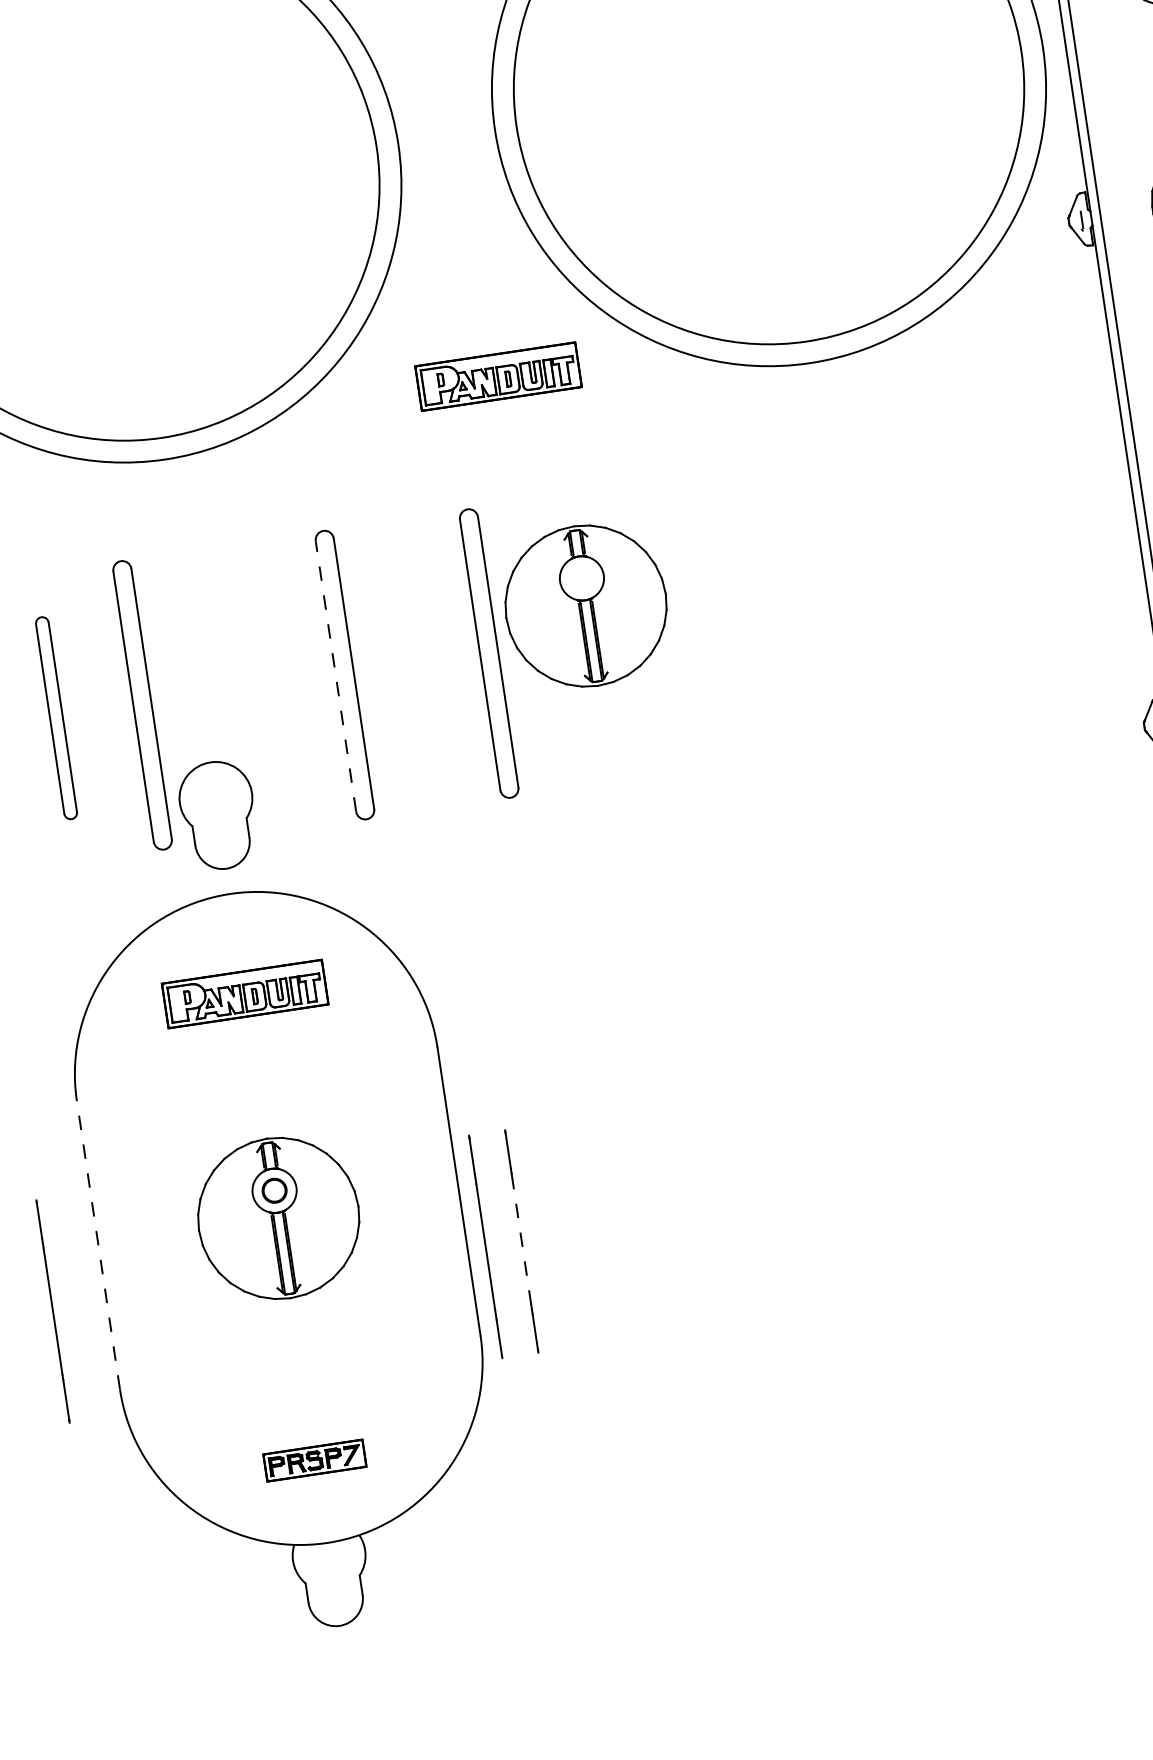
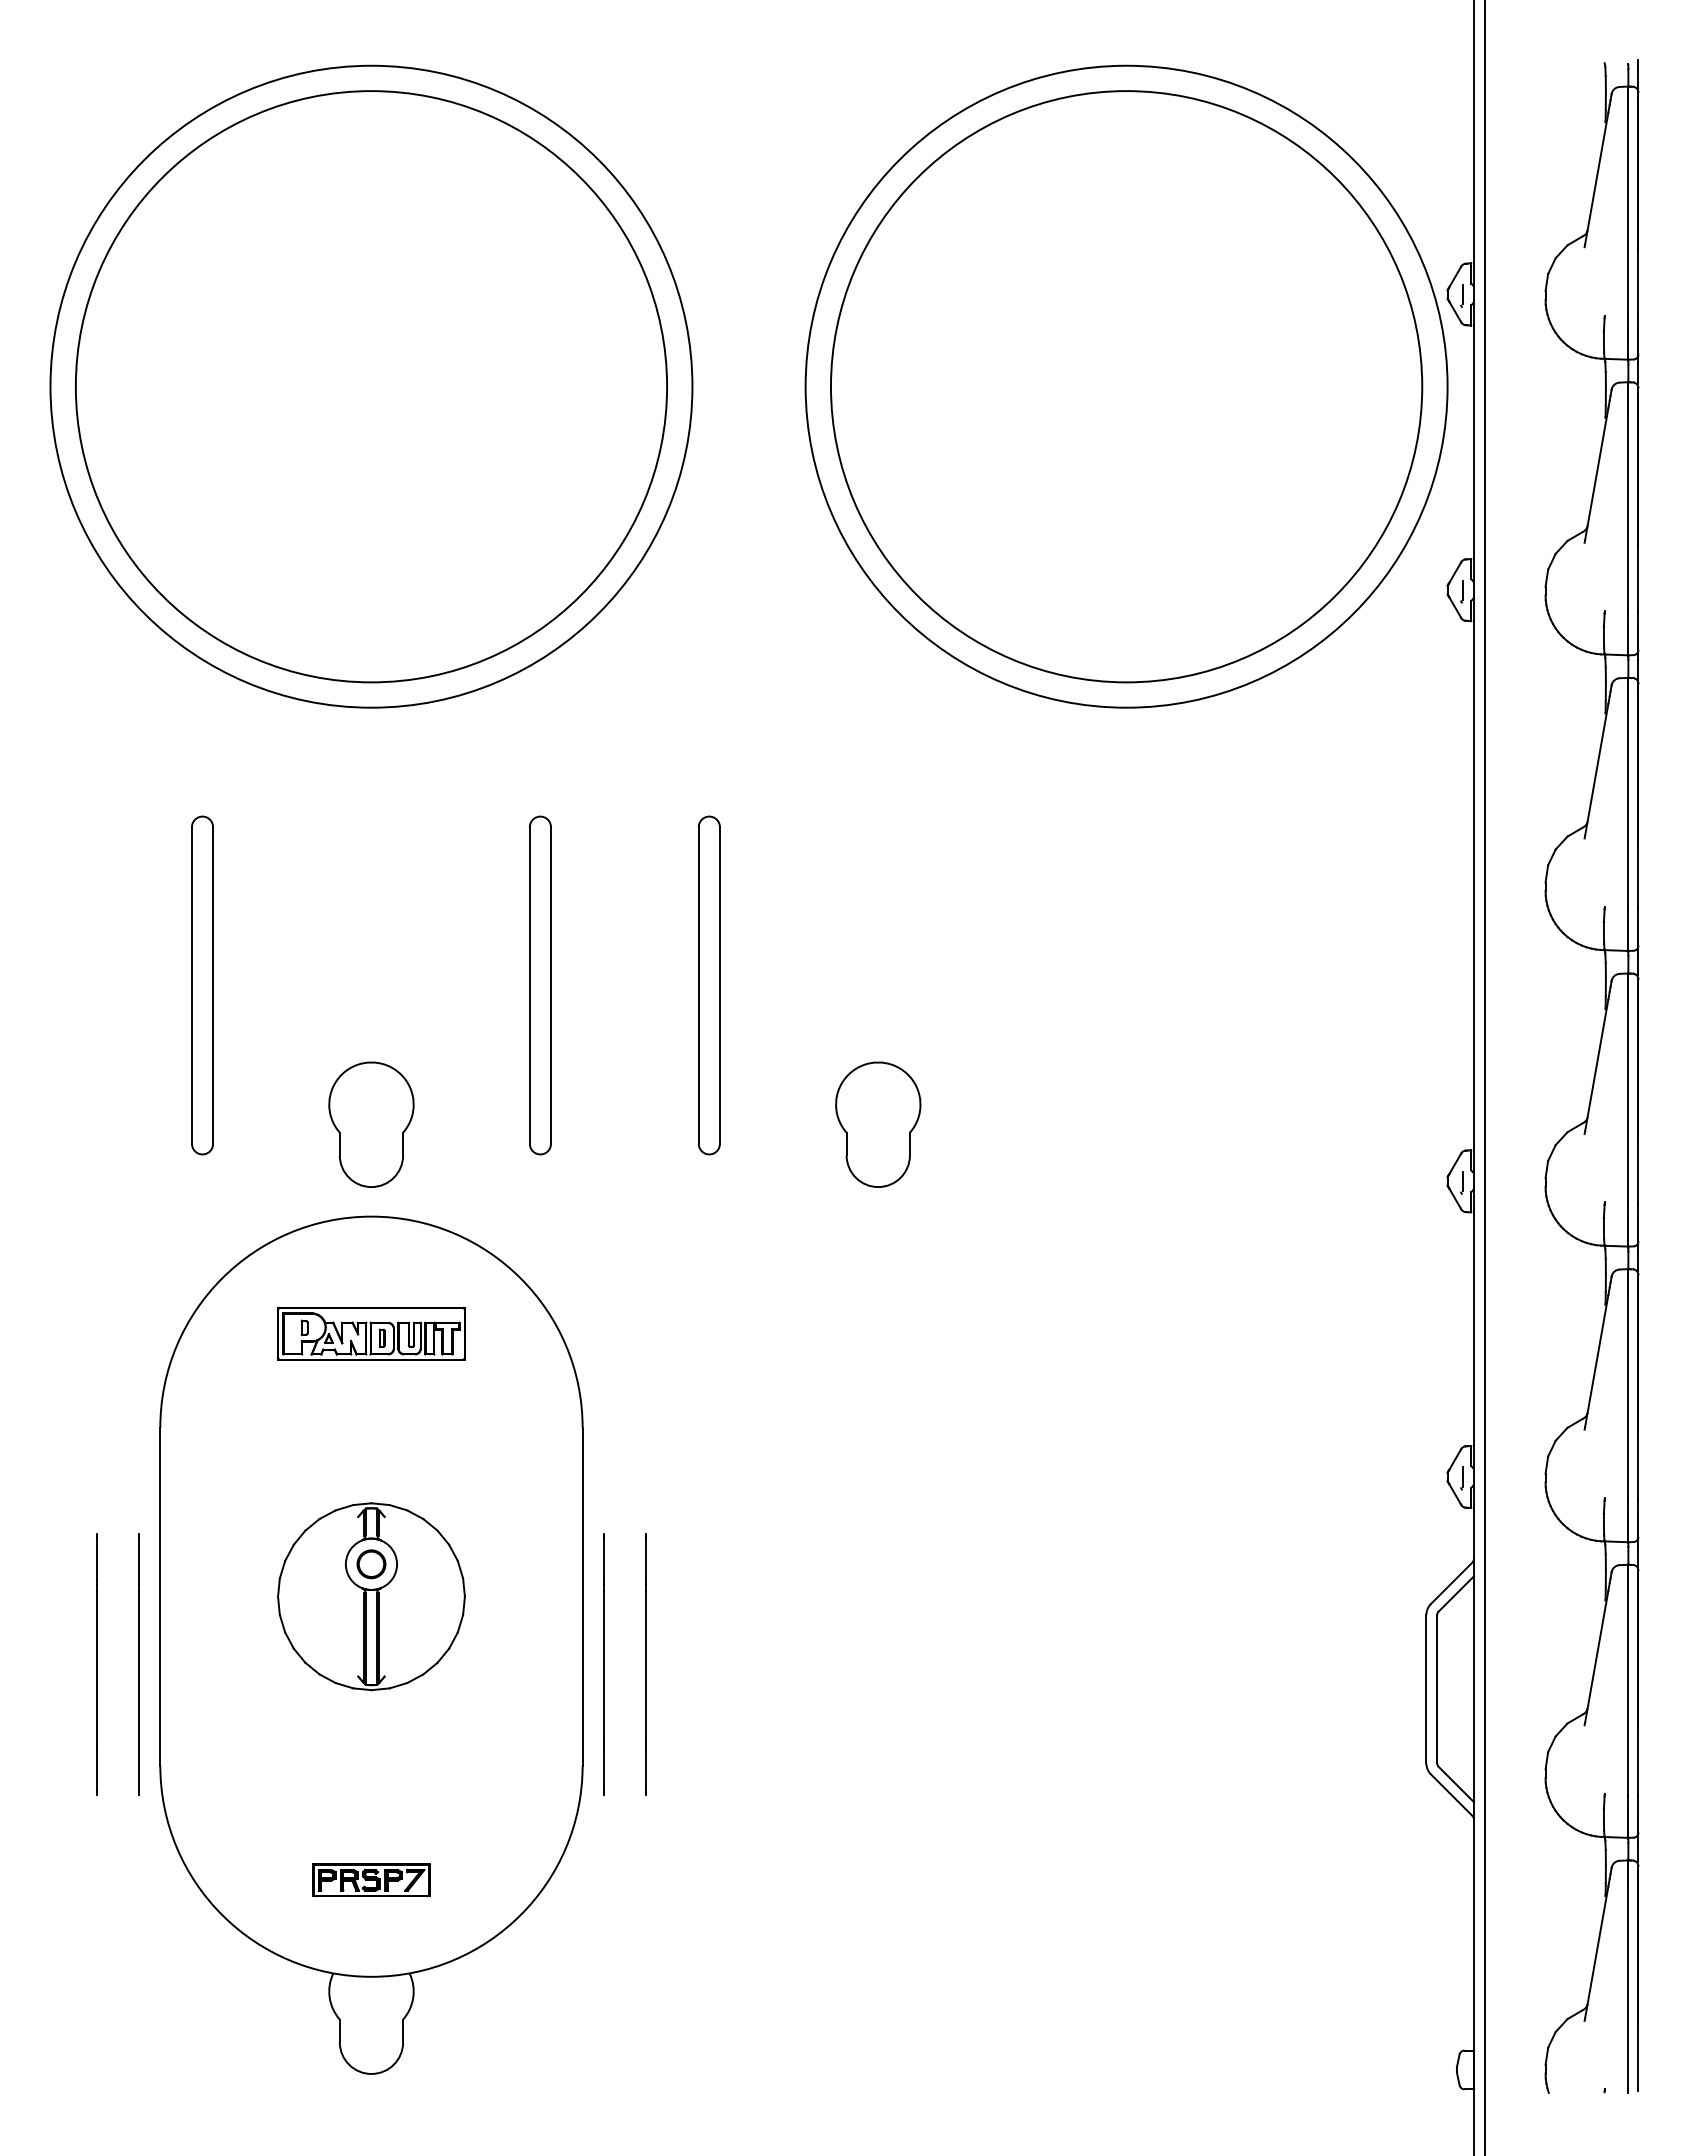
part: (497, 376) -> (766, 669), removed
part: (586, 605) -> (828, 947), removed
line: (335, 676) -> (529, 985), dashed -> solid
part: (141, 705) -> (302, 985), removed
part: (56, 718) -> (202, 985), size x1.43
part: (651, 750) -> (878, 1124), added
line: (522, 1241) -> (646, 1664), dashed -> solid
line: (98, 1245) -> (160, 1596), dashed -> solid
line: (88, 1306) -> (138, 1664), added

